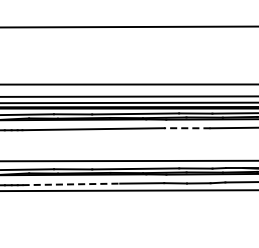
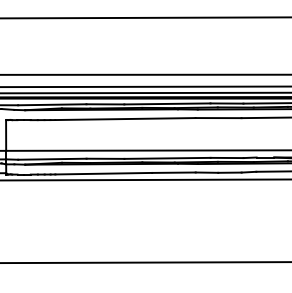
line: (187, 128) -> (218, 118), dashed -> solid
line: (72, 184) -> (104, 173), dashed -> solid

